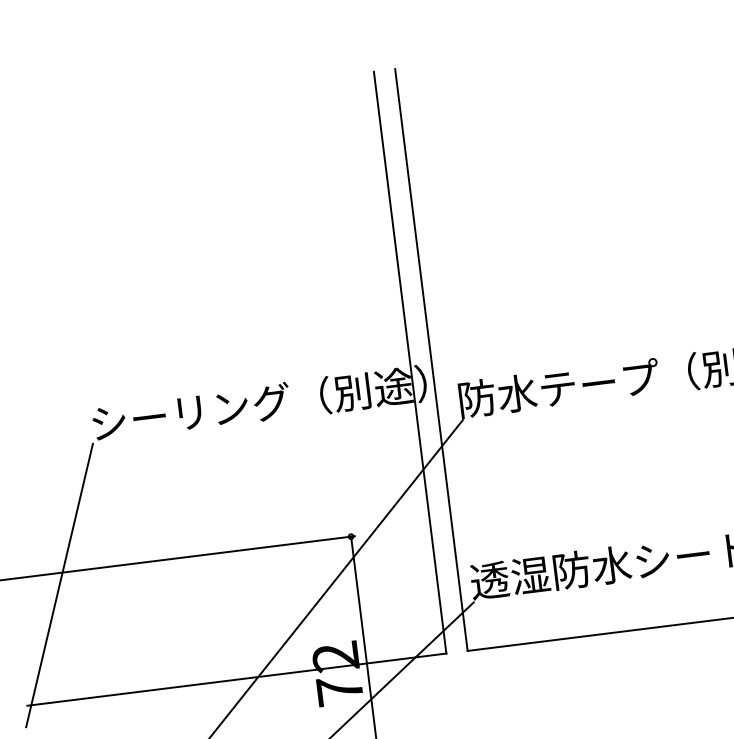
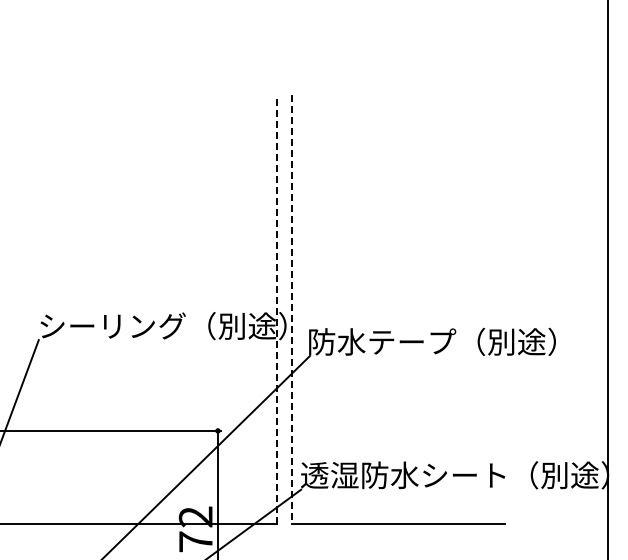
line: (431, 359) -> (292, 309), solid -> dashed
line: (410, 362) -> (276, 309), solid -> dashed

